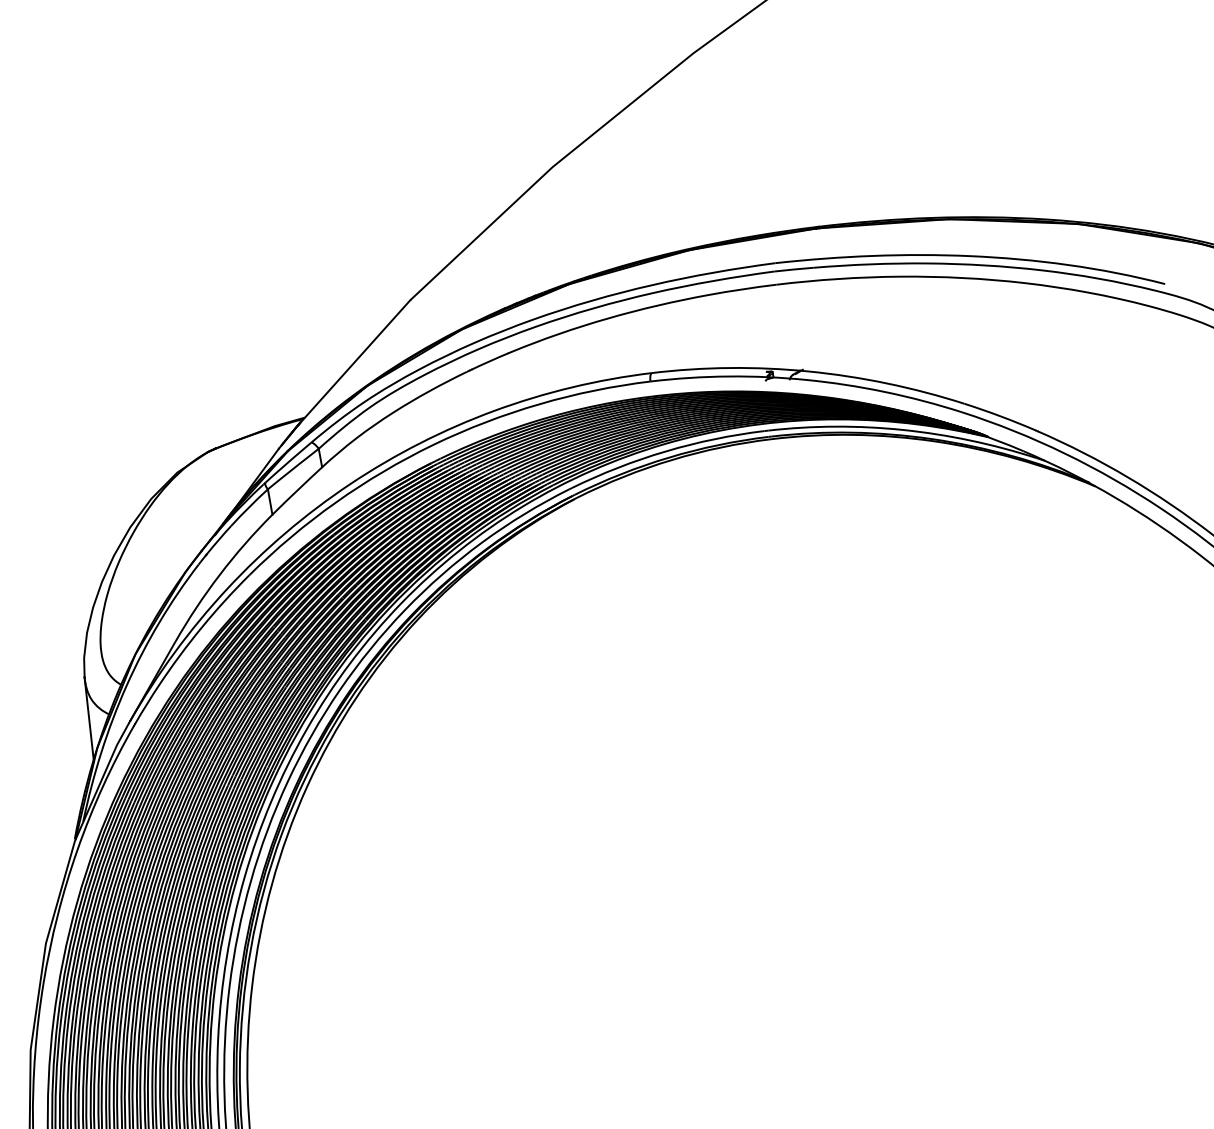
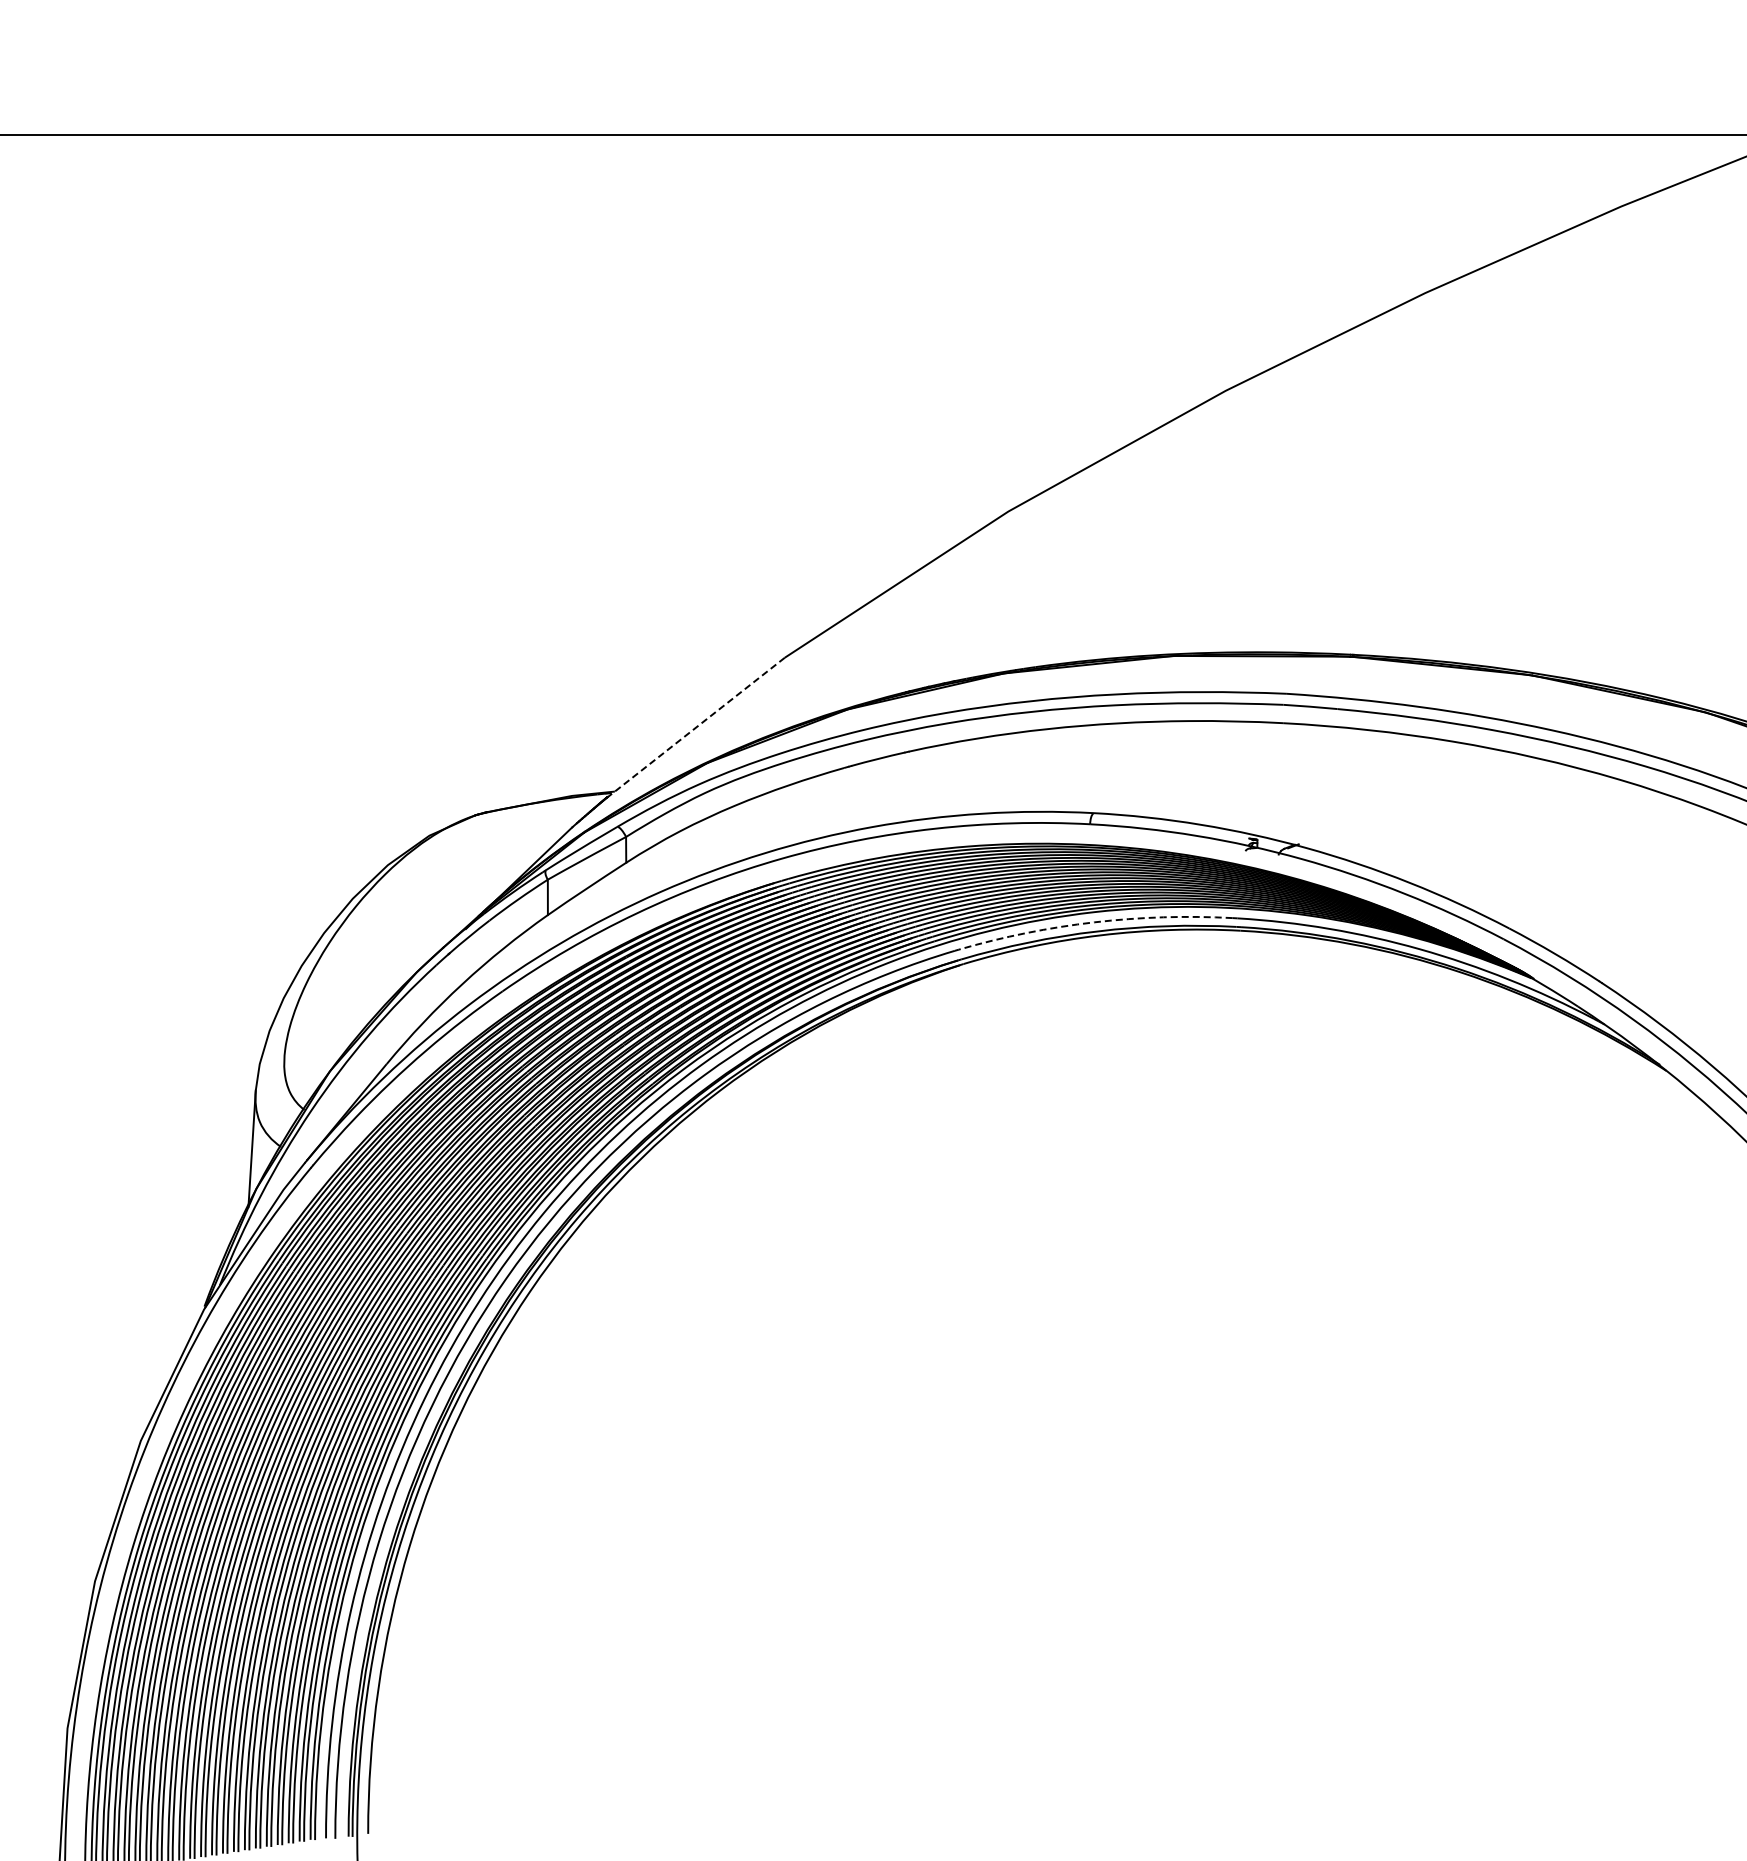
line: (352, 364) -> (691, 731), solid -> dashed
arc: (665, 451) -> (1094, 922), solid -> dashed

